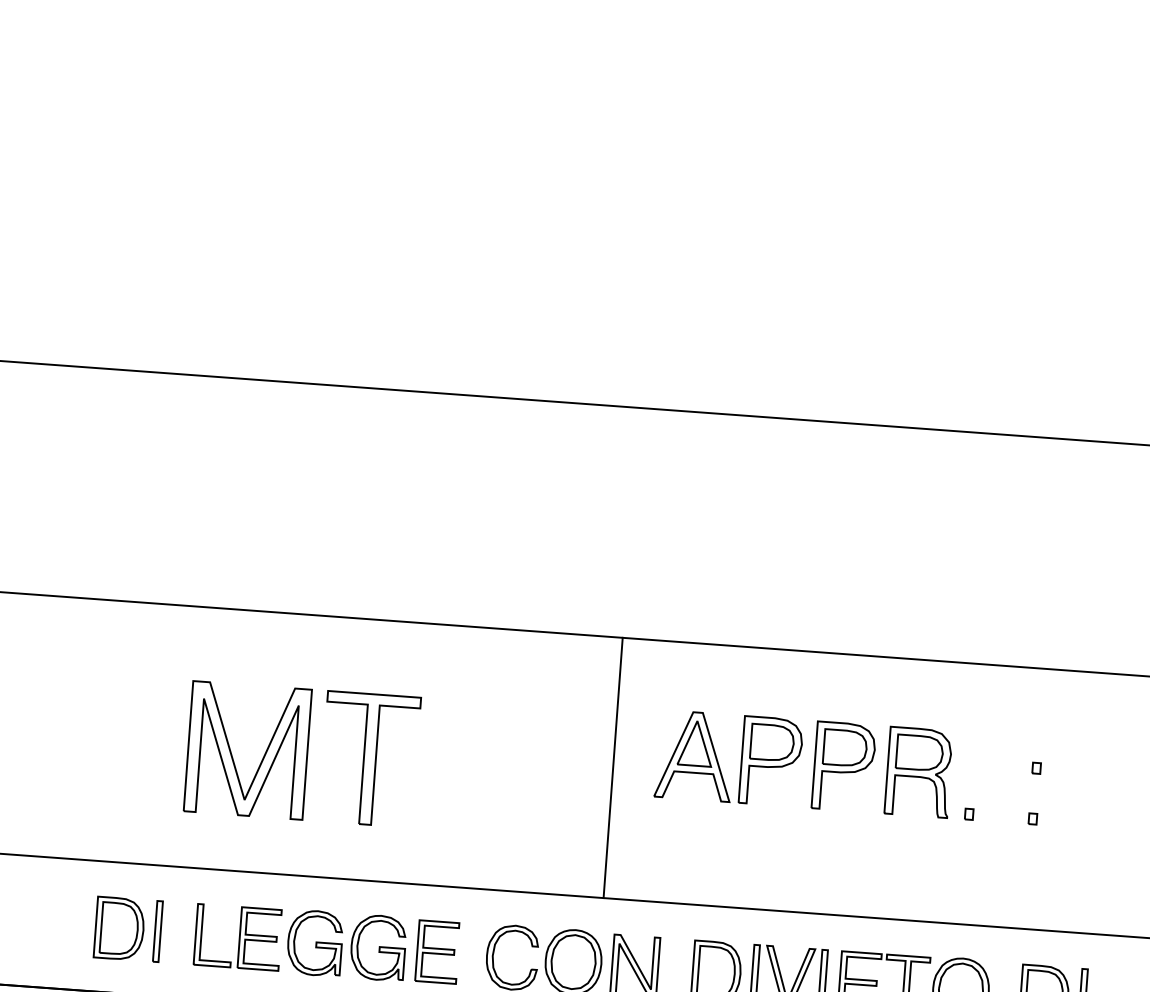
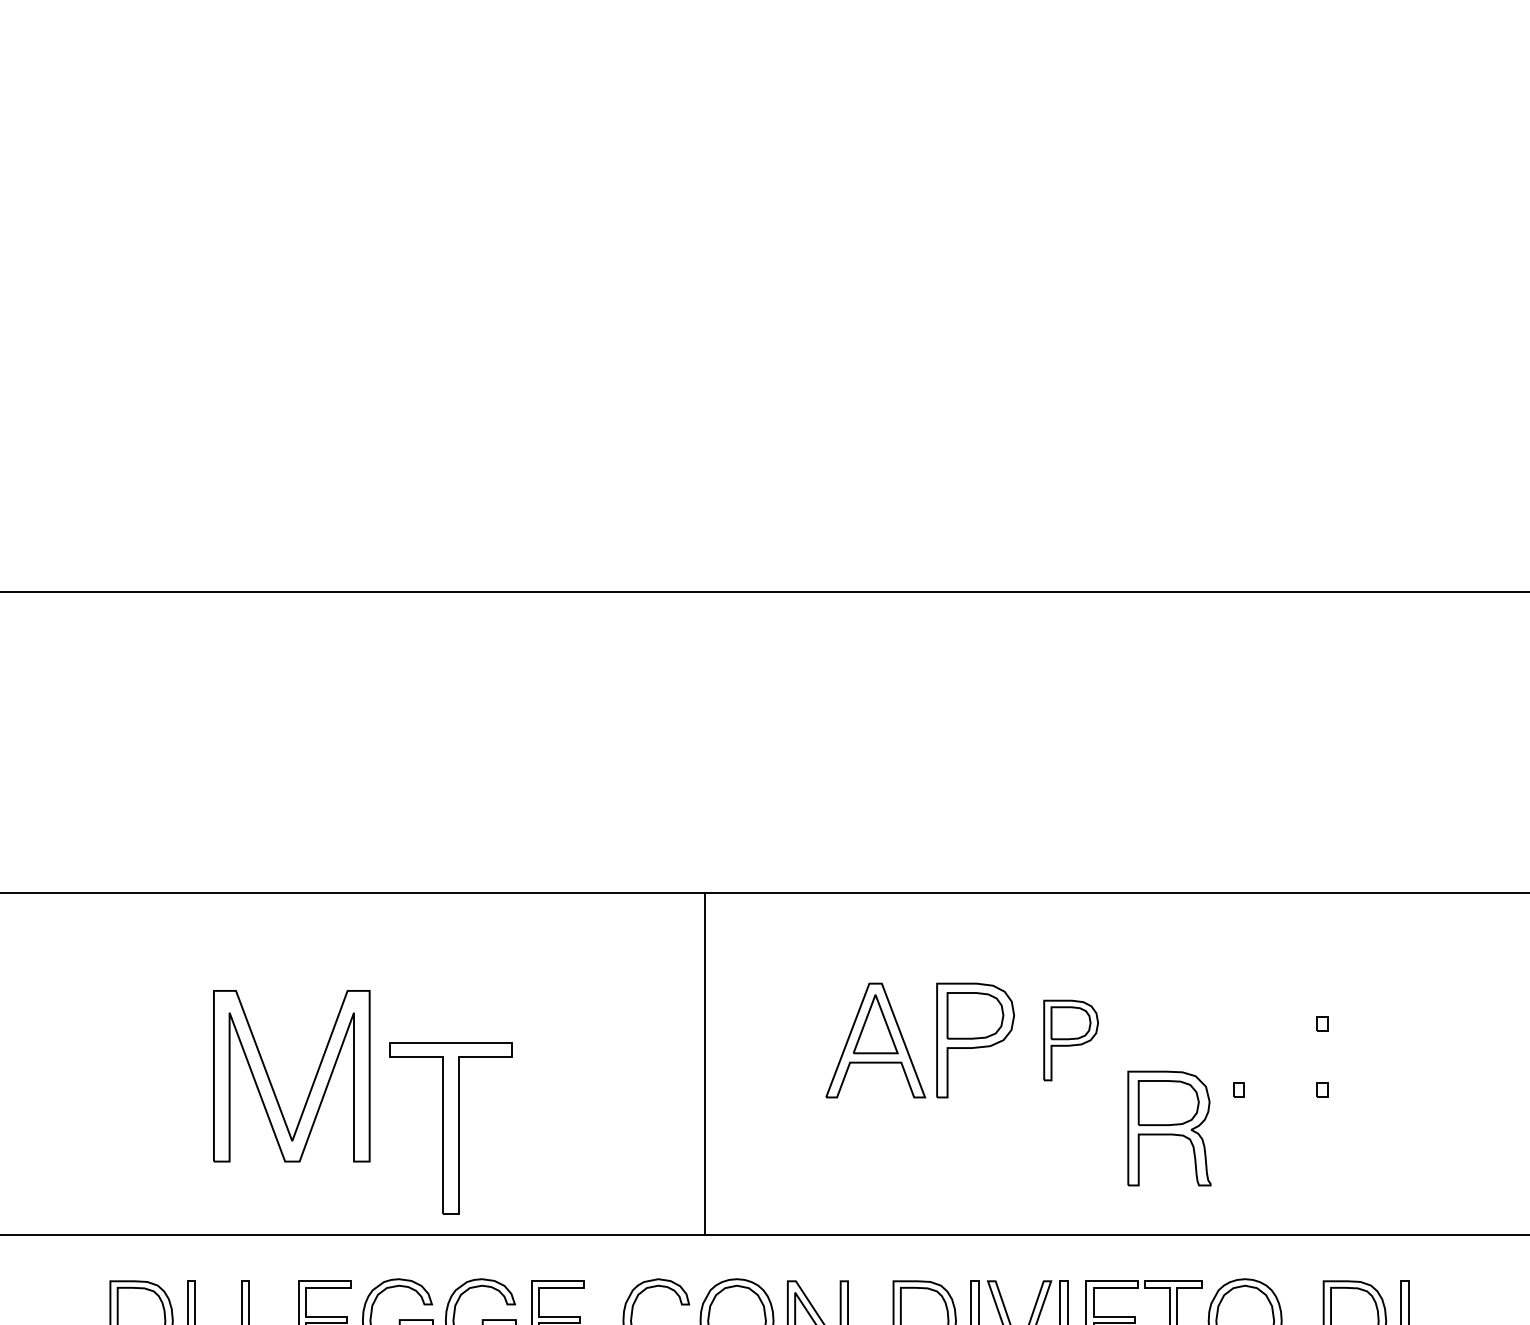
part: (369, 759) -> (450, 1128), moved
part: (843, 766) -> (1070, 1040), size x0.7
line: (613, 767) -> (705, 1063), moved
part: (918, 772) -> (1169, 1128), moved

